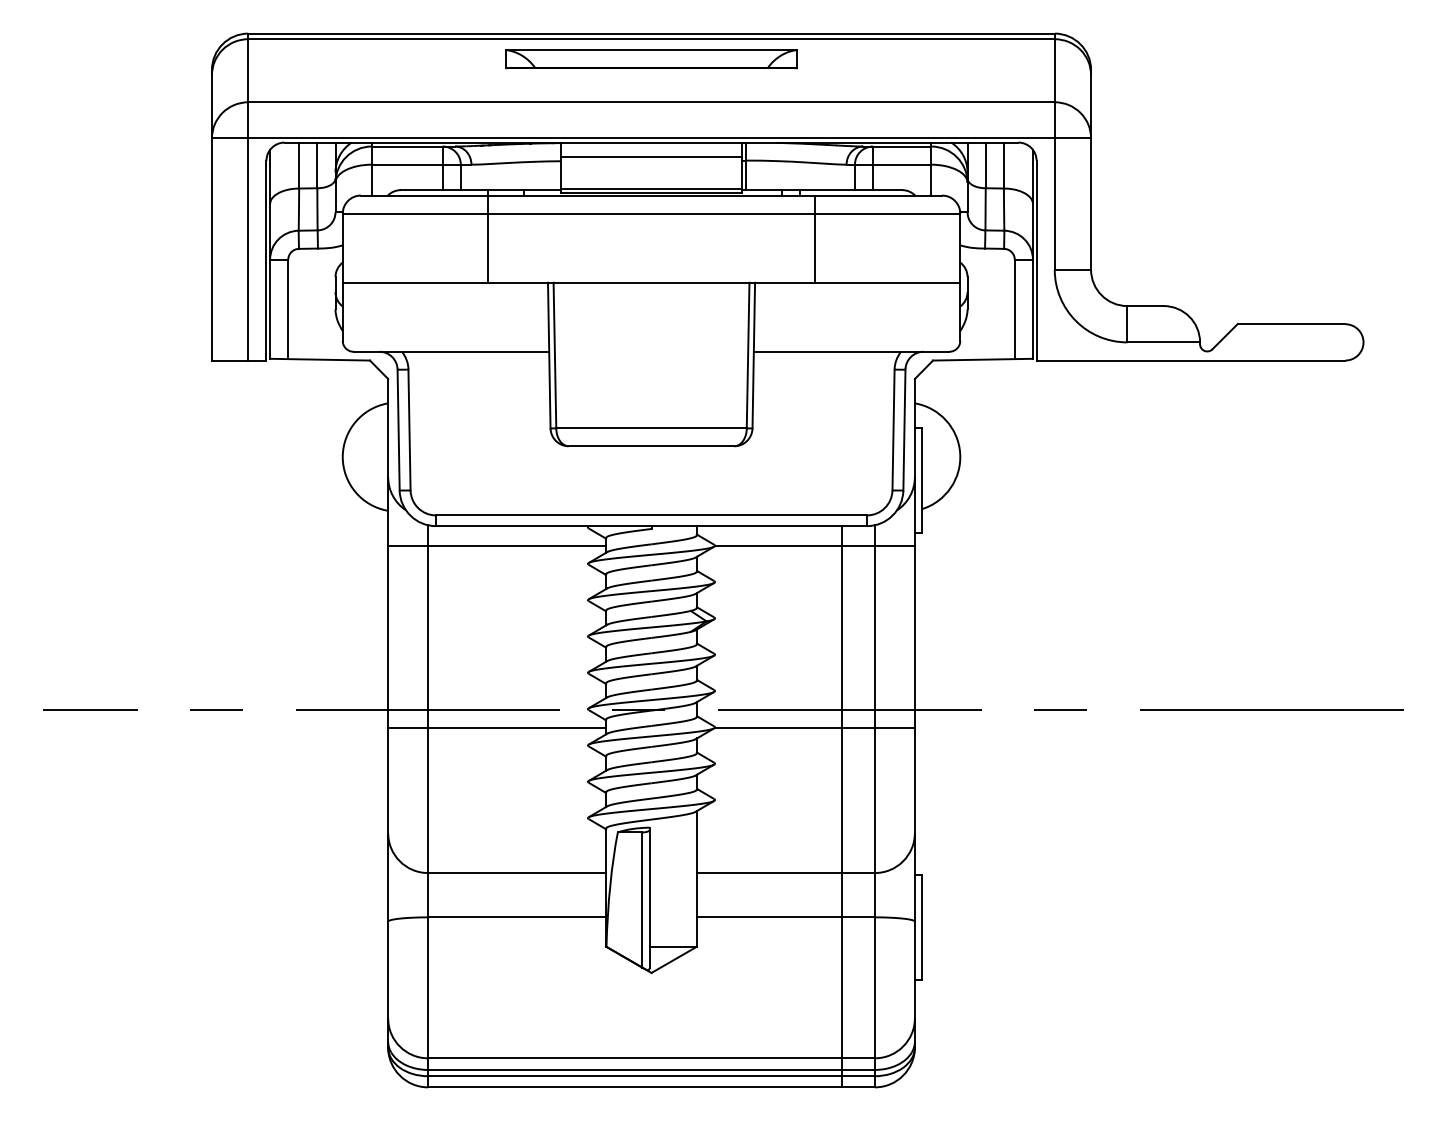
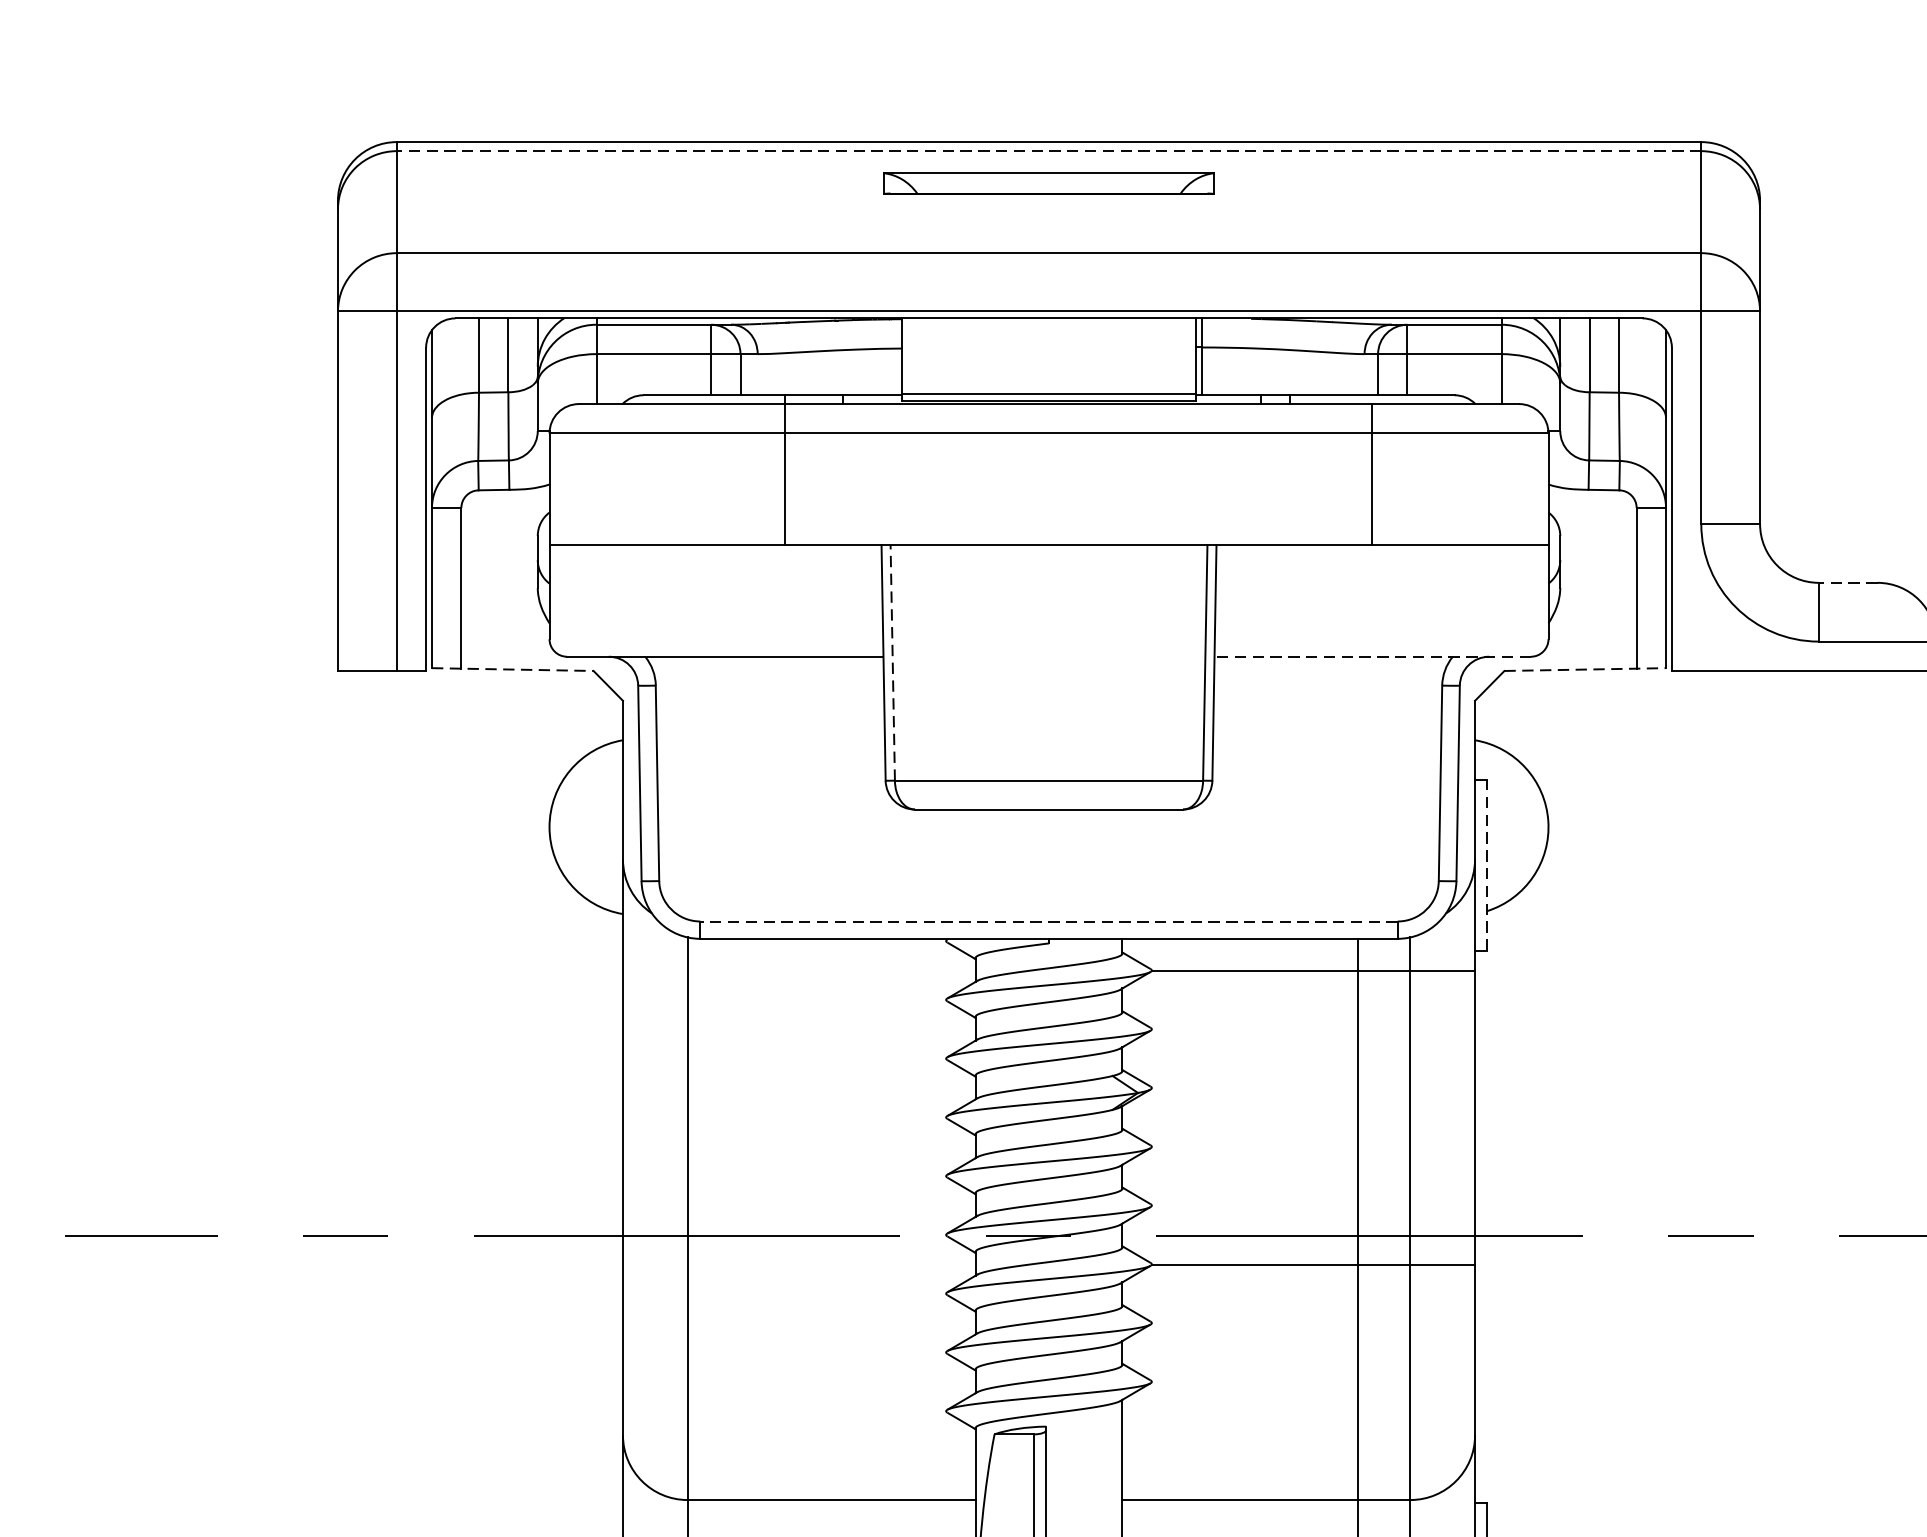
line: (651, 39) -> (1048, 151), solid -> dashed
part: (651, 59) -> (1048, 183), size x0.7
line: (651, 156) -> (1048, 340), removed
line: (815, 238) -> (1372, 473), moved
line: (1145, 306) -> (1848, 583), solid -> dashed
line: (851, 351) -> (1372, 656), solid -> dashed
line: (554, 355) -> (892, 662), solid -> dashed
line: (320, 359) -> (513, 669), solid -> dashed
line: (983, 359) -> (1586, 669), solid -> dashed
line: (922, 480) -> (1487, 865), solid -> dashed
line: (651, 515) -> (1048, 921), solid -> dashed
line: (497, 546) -> (799, 971), removed
line: (497, 727) -> (799, 1264), removed

